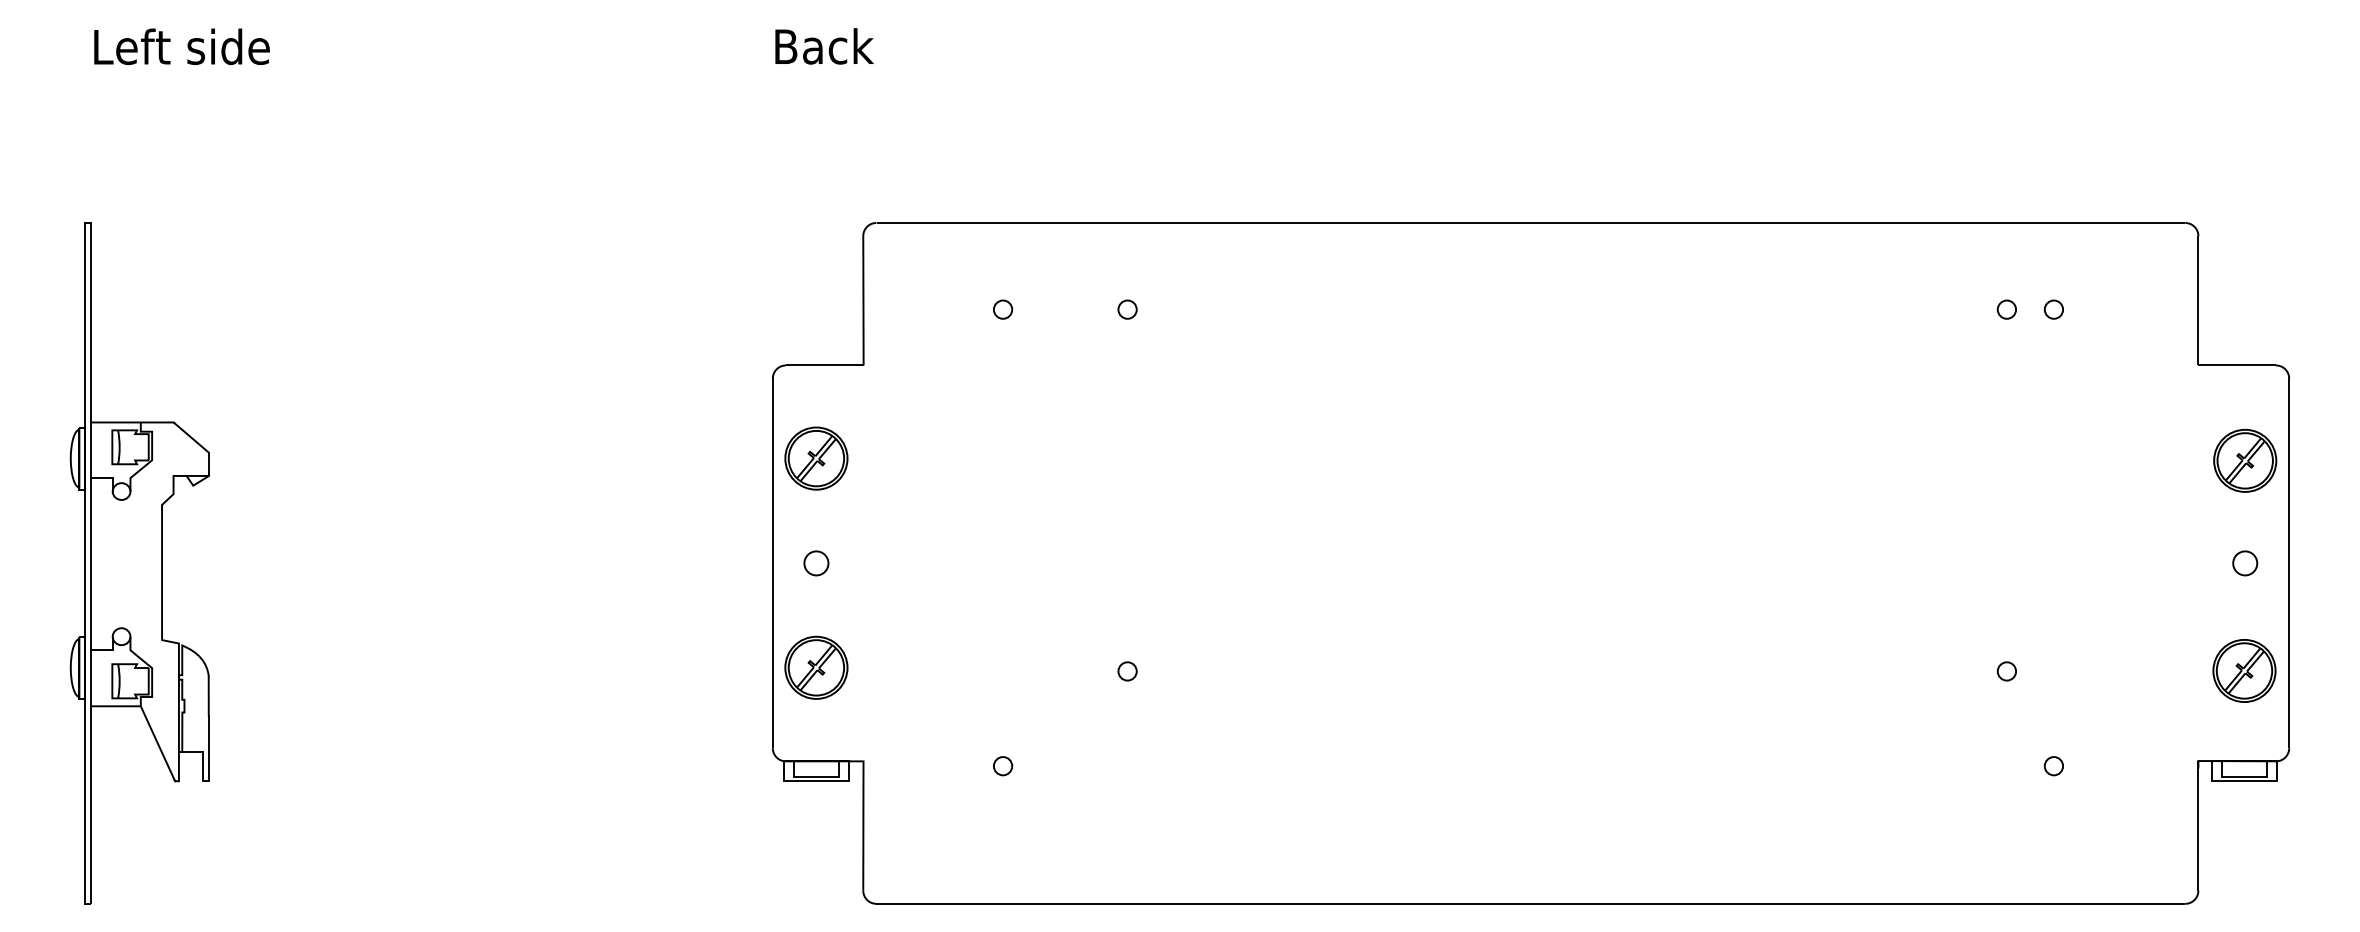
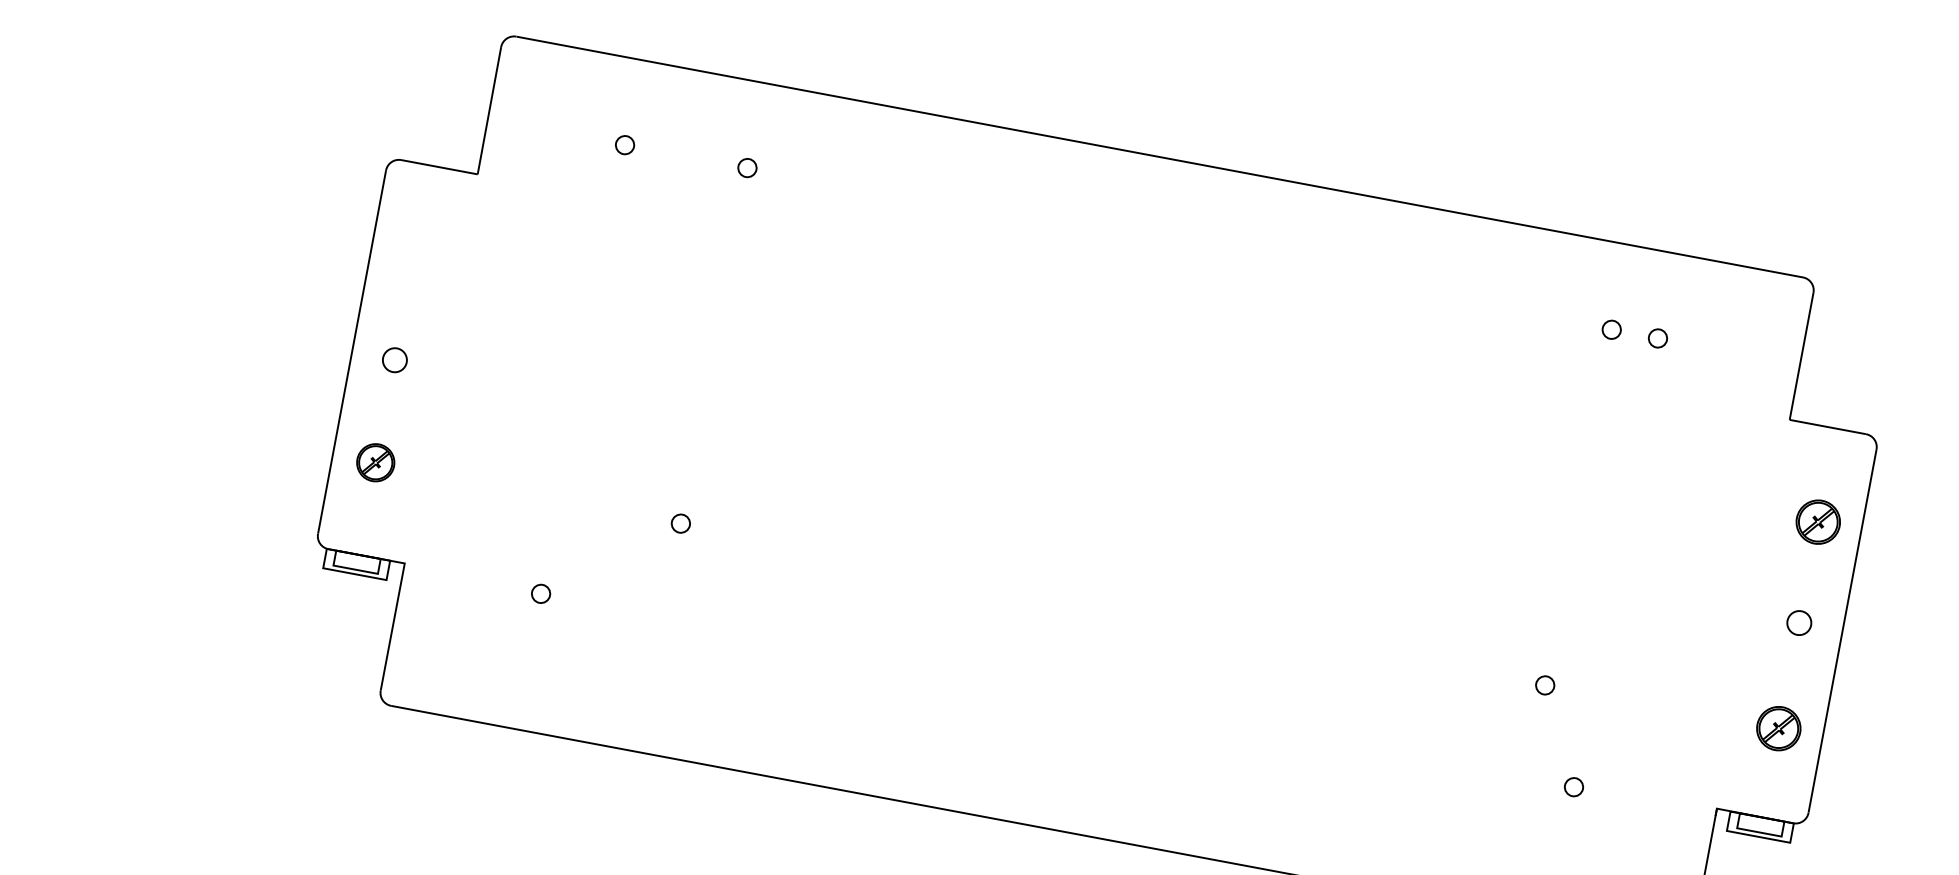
part: (816, 458) -> (414, 257), removed
part: (2245, 460) -> (1818, 521), size x0.7
part: (816, 667) -> (375, 462), size x0.6
part: (2244, 670) -> (1778, 728), size x0.7

